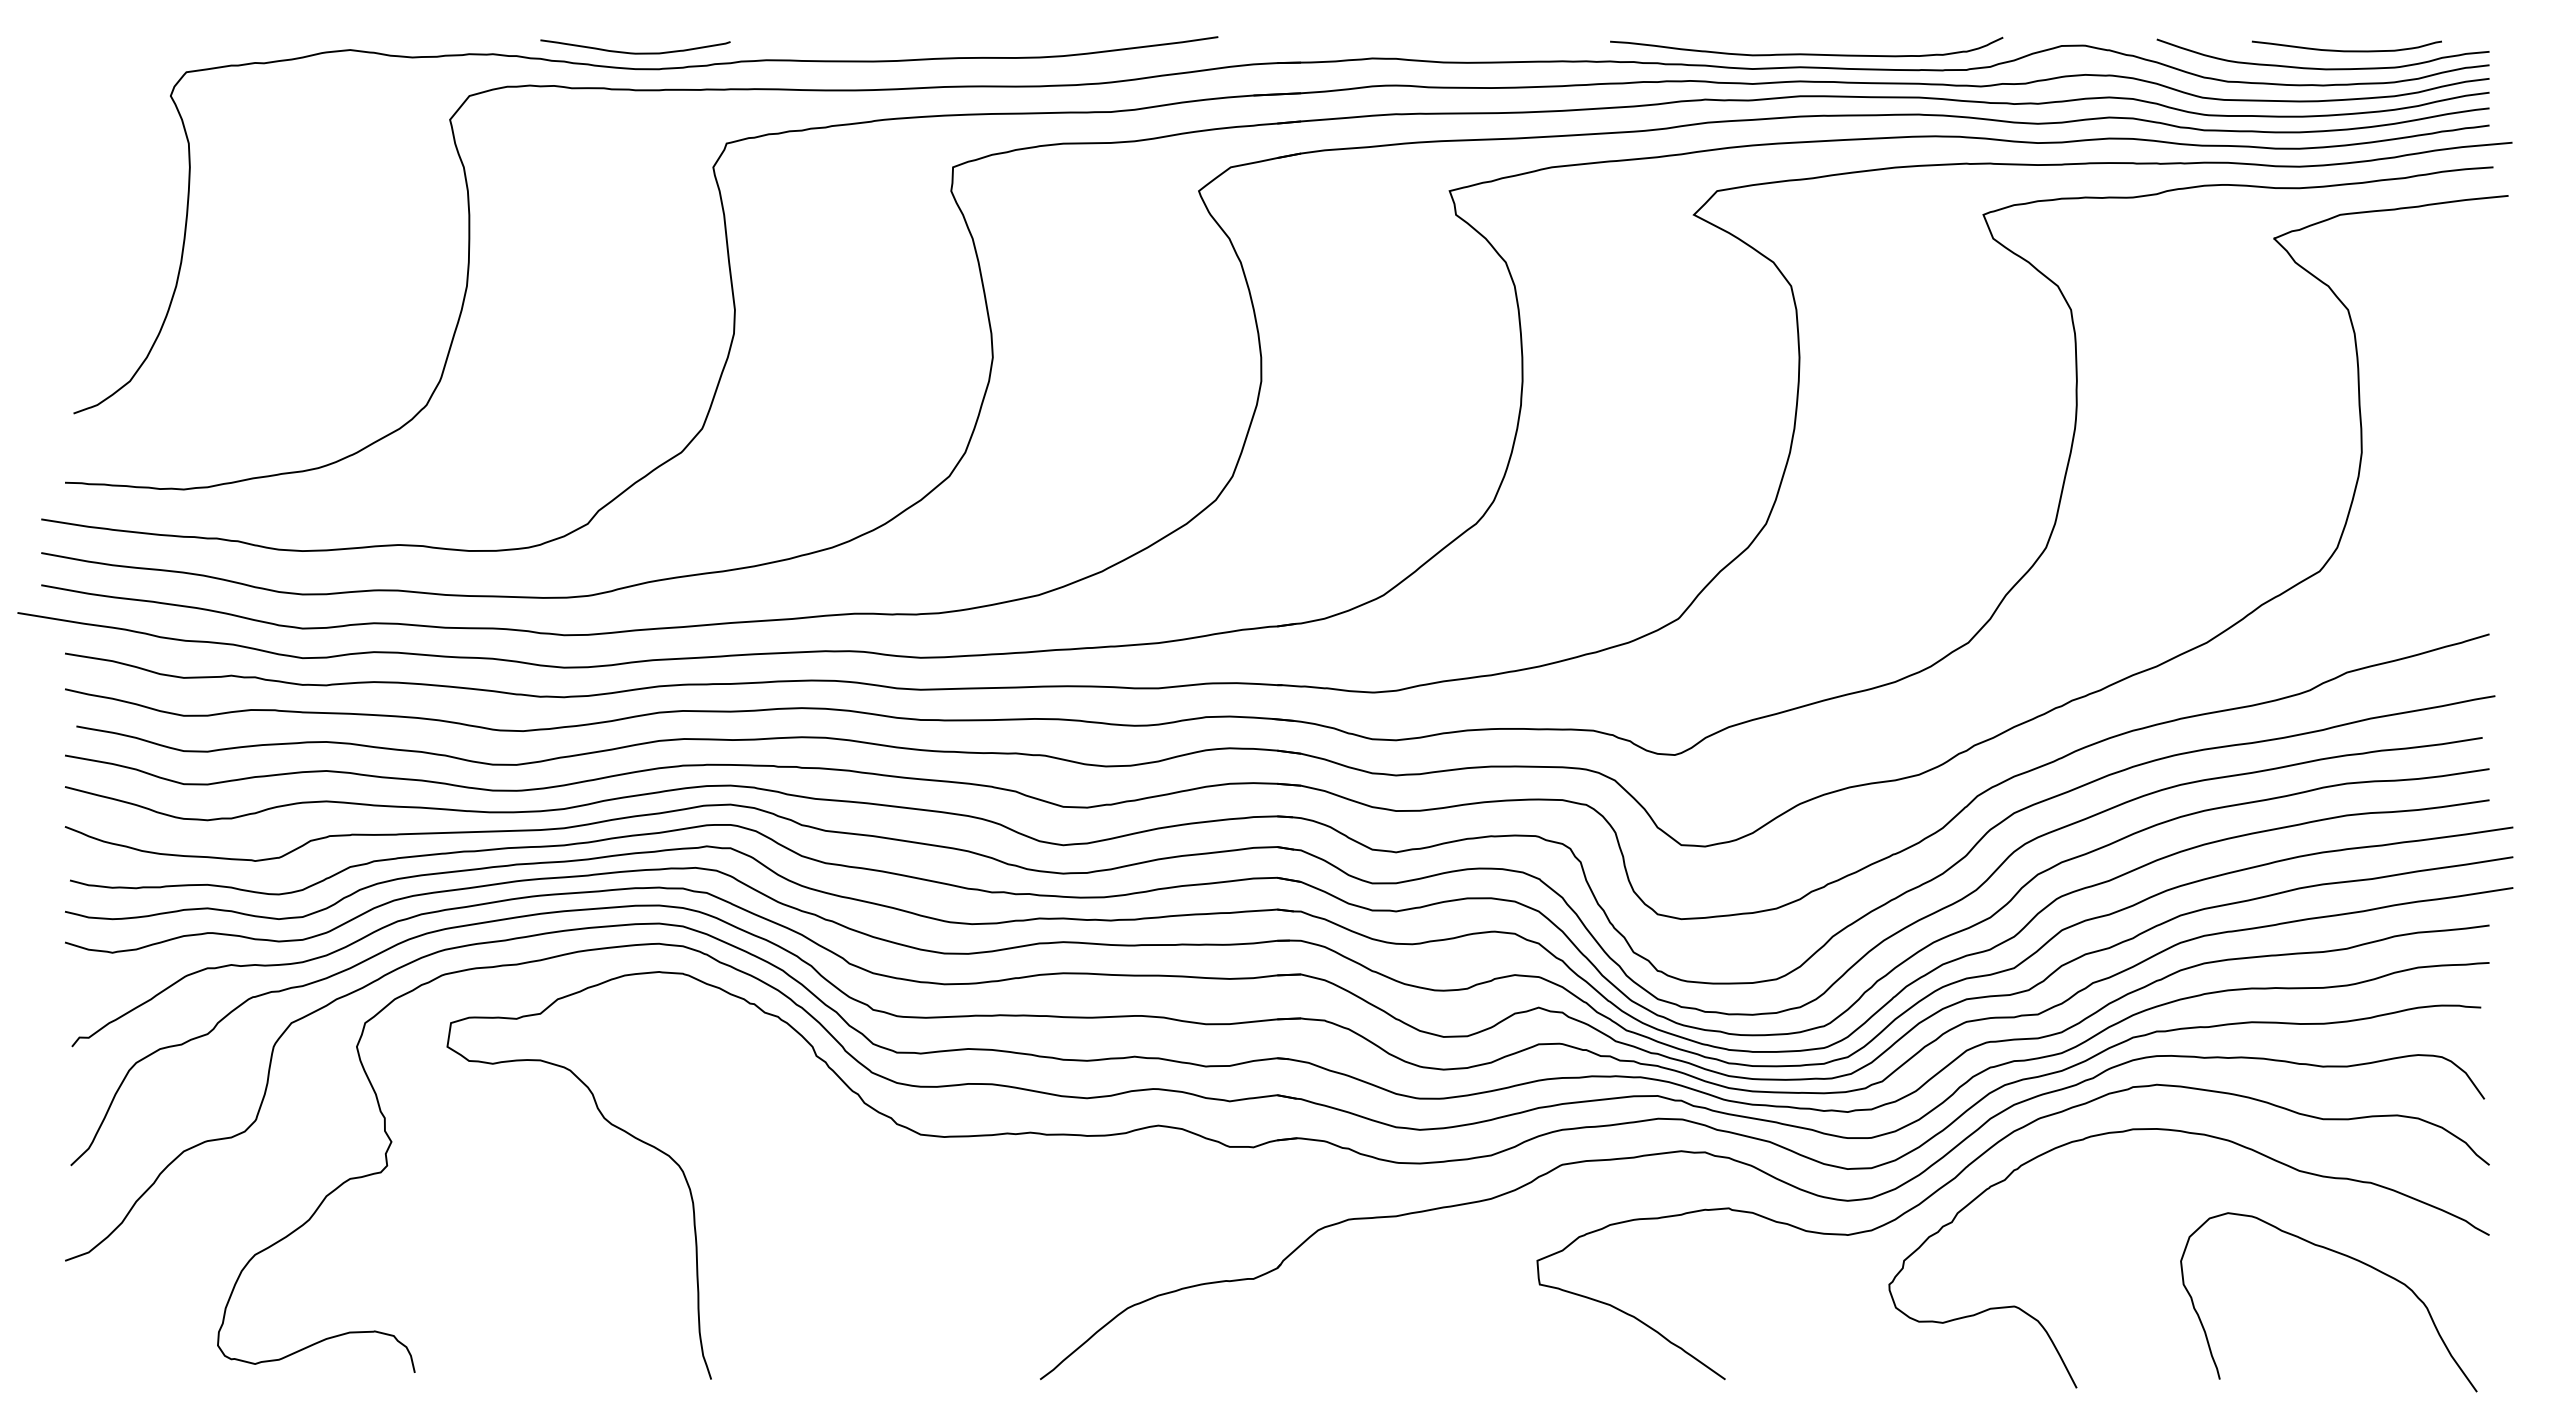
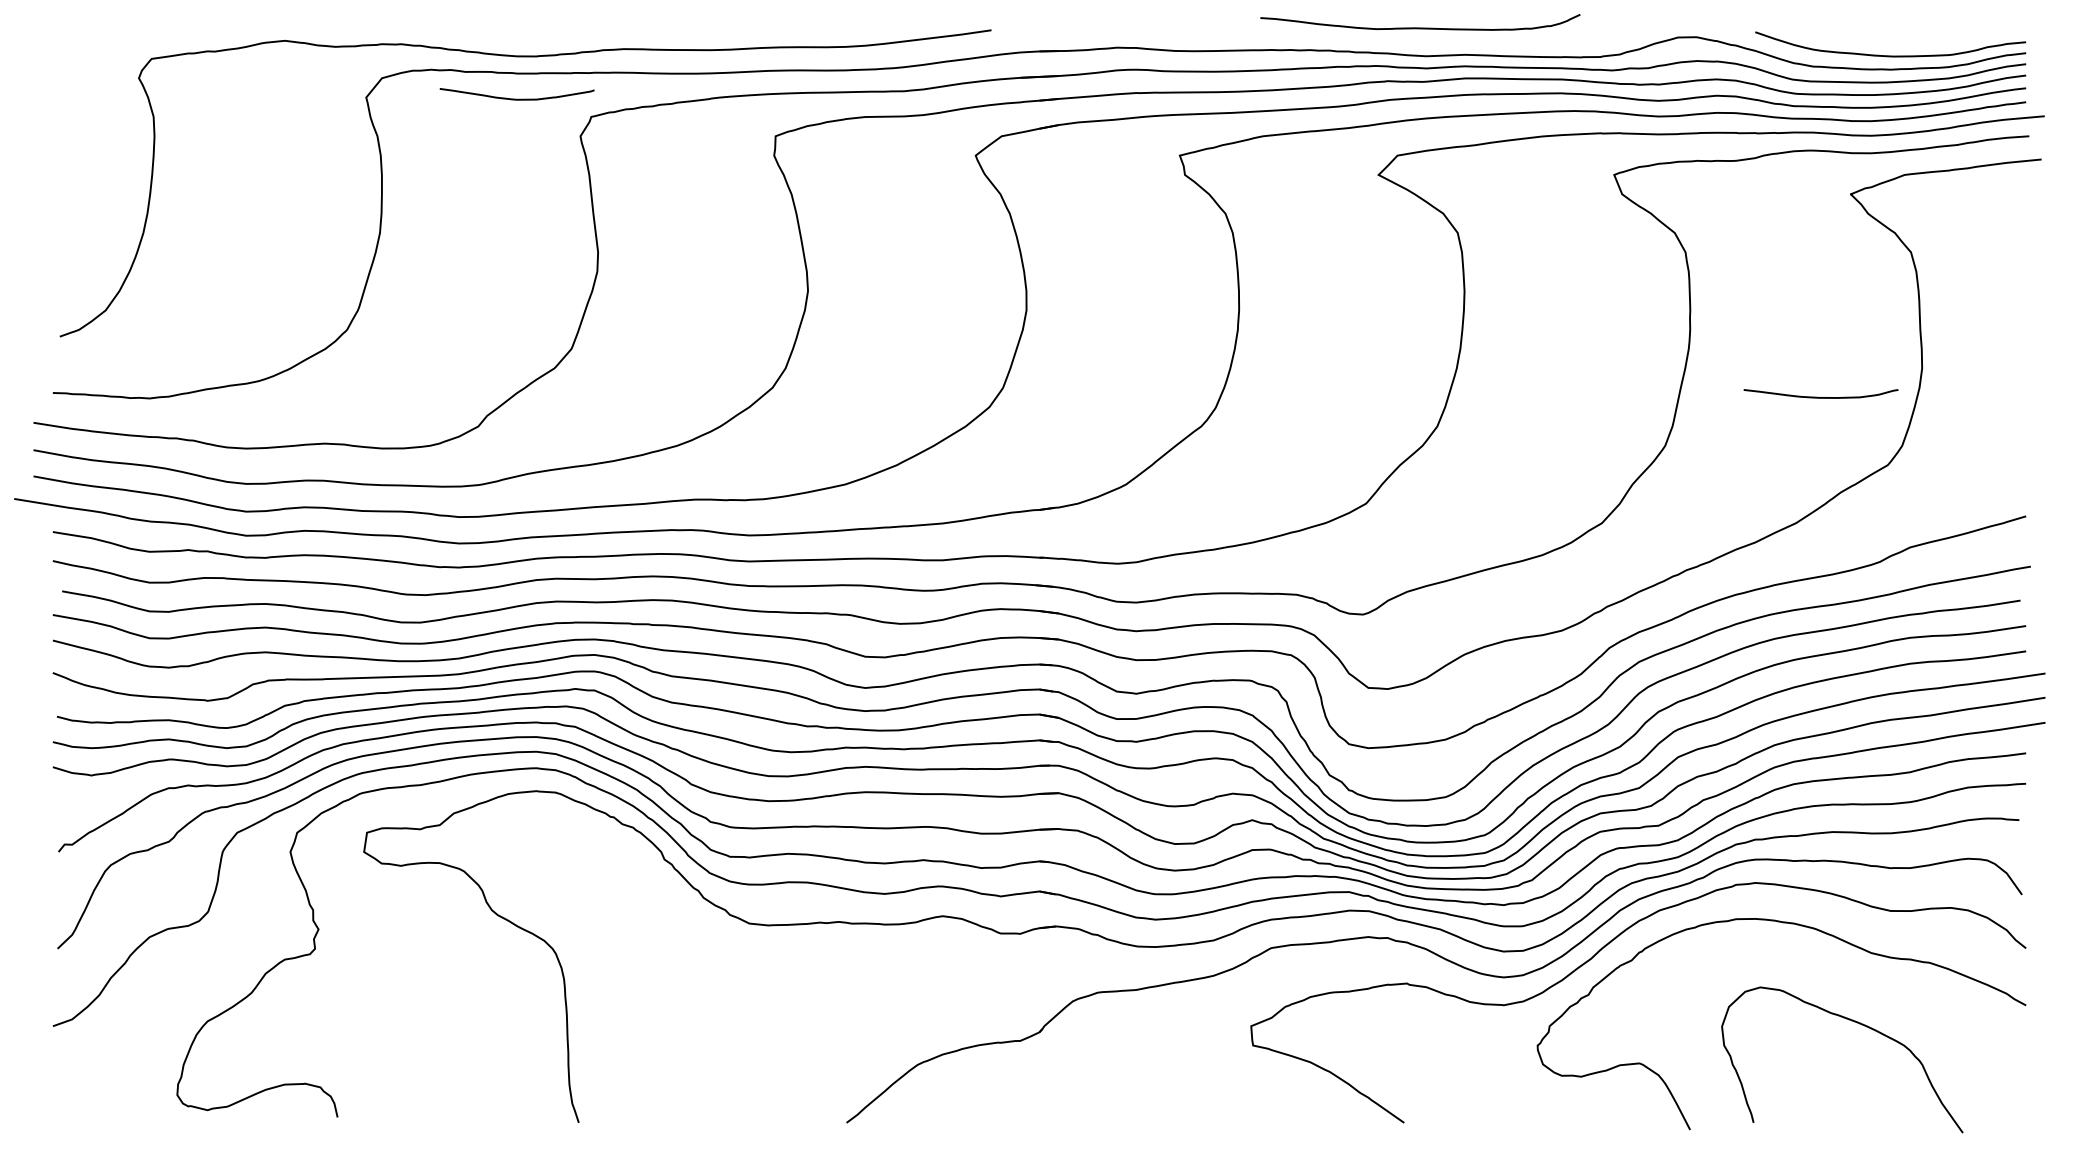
curve: (2346, 50) -> (1820, 397), moved
curve: (634, 52) -> (516, 98), moved
curve: (1806, 53) -> (1420, 27), moved
curve: (2343, 1256) -> (1854, 1022), moved

